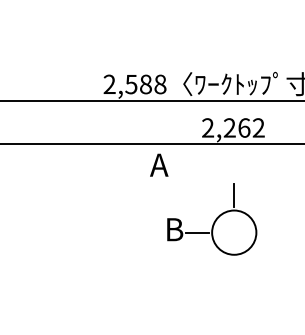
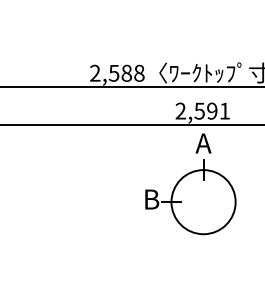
text: (243, 127) -> (211, 110), 2,262 -> 2,591
text: (159, 164) -> (203, 142), moved
circle: (234, 232) -> (203, 202), size x1.67

